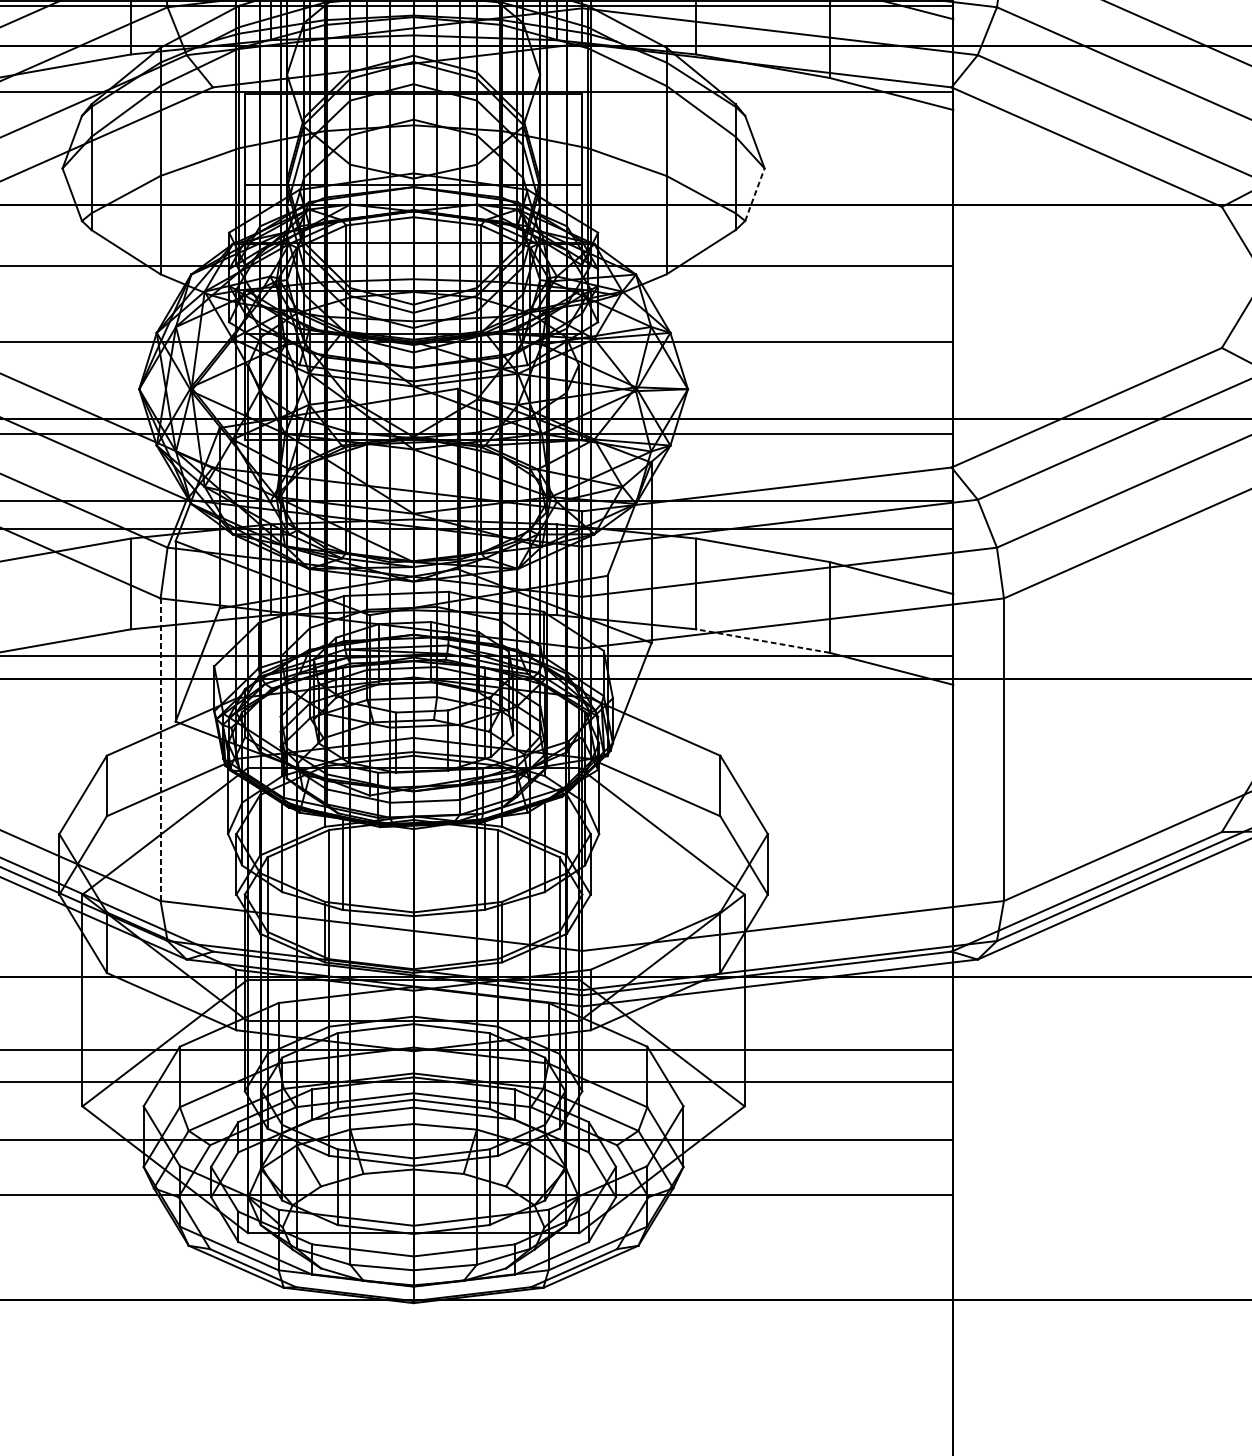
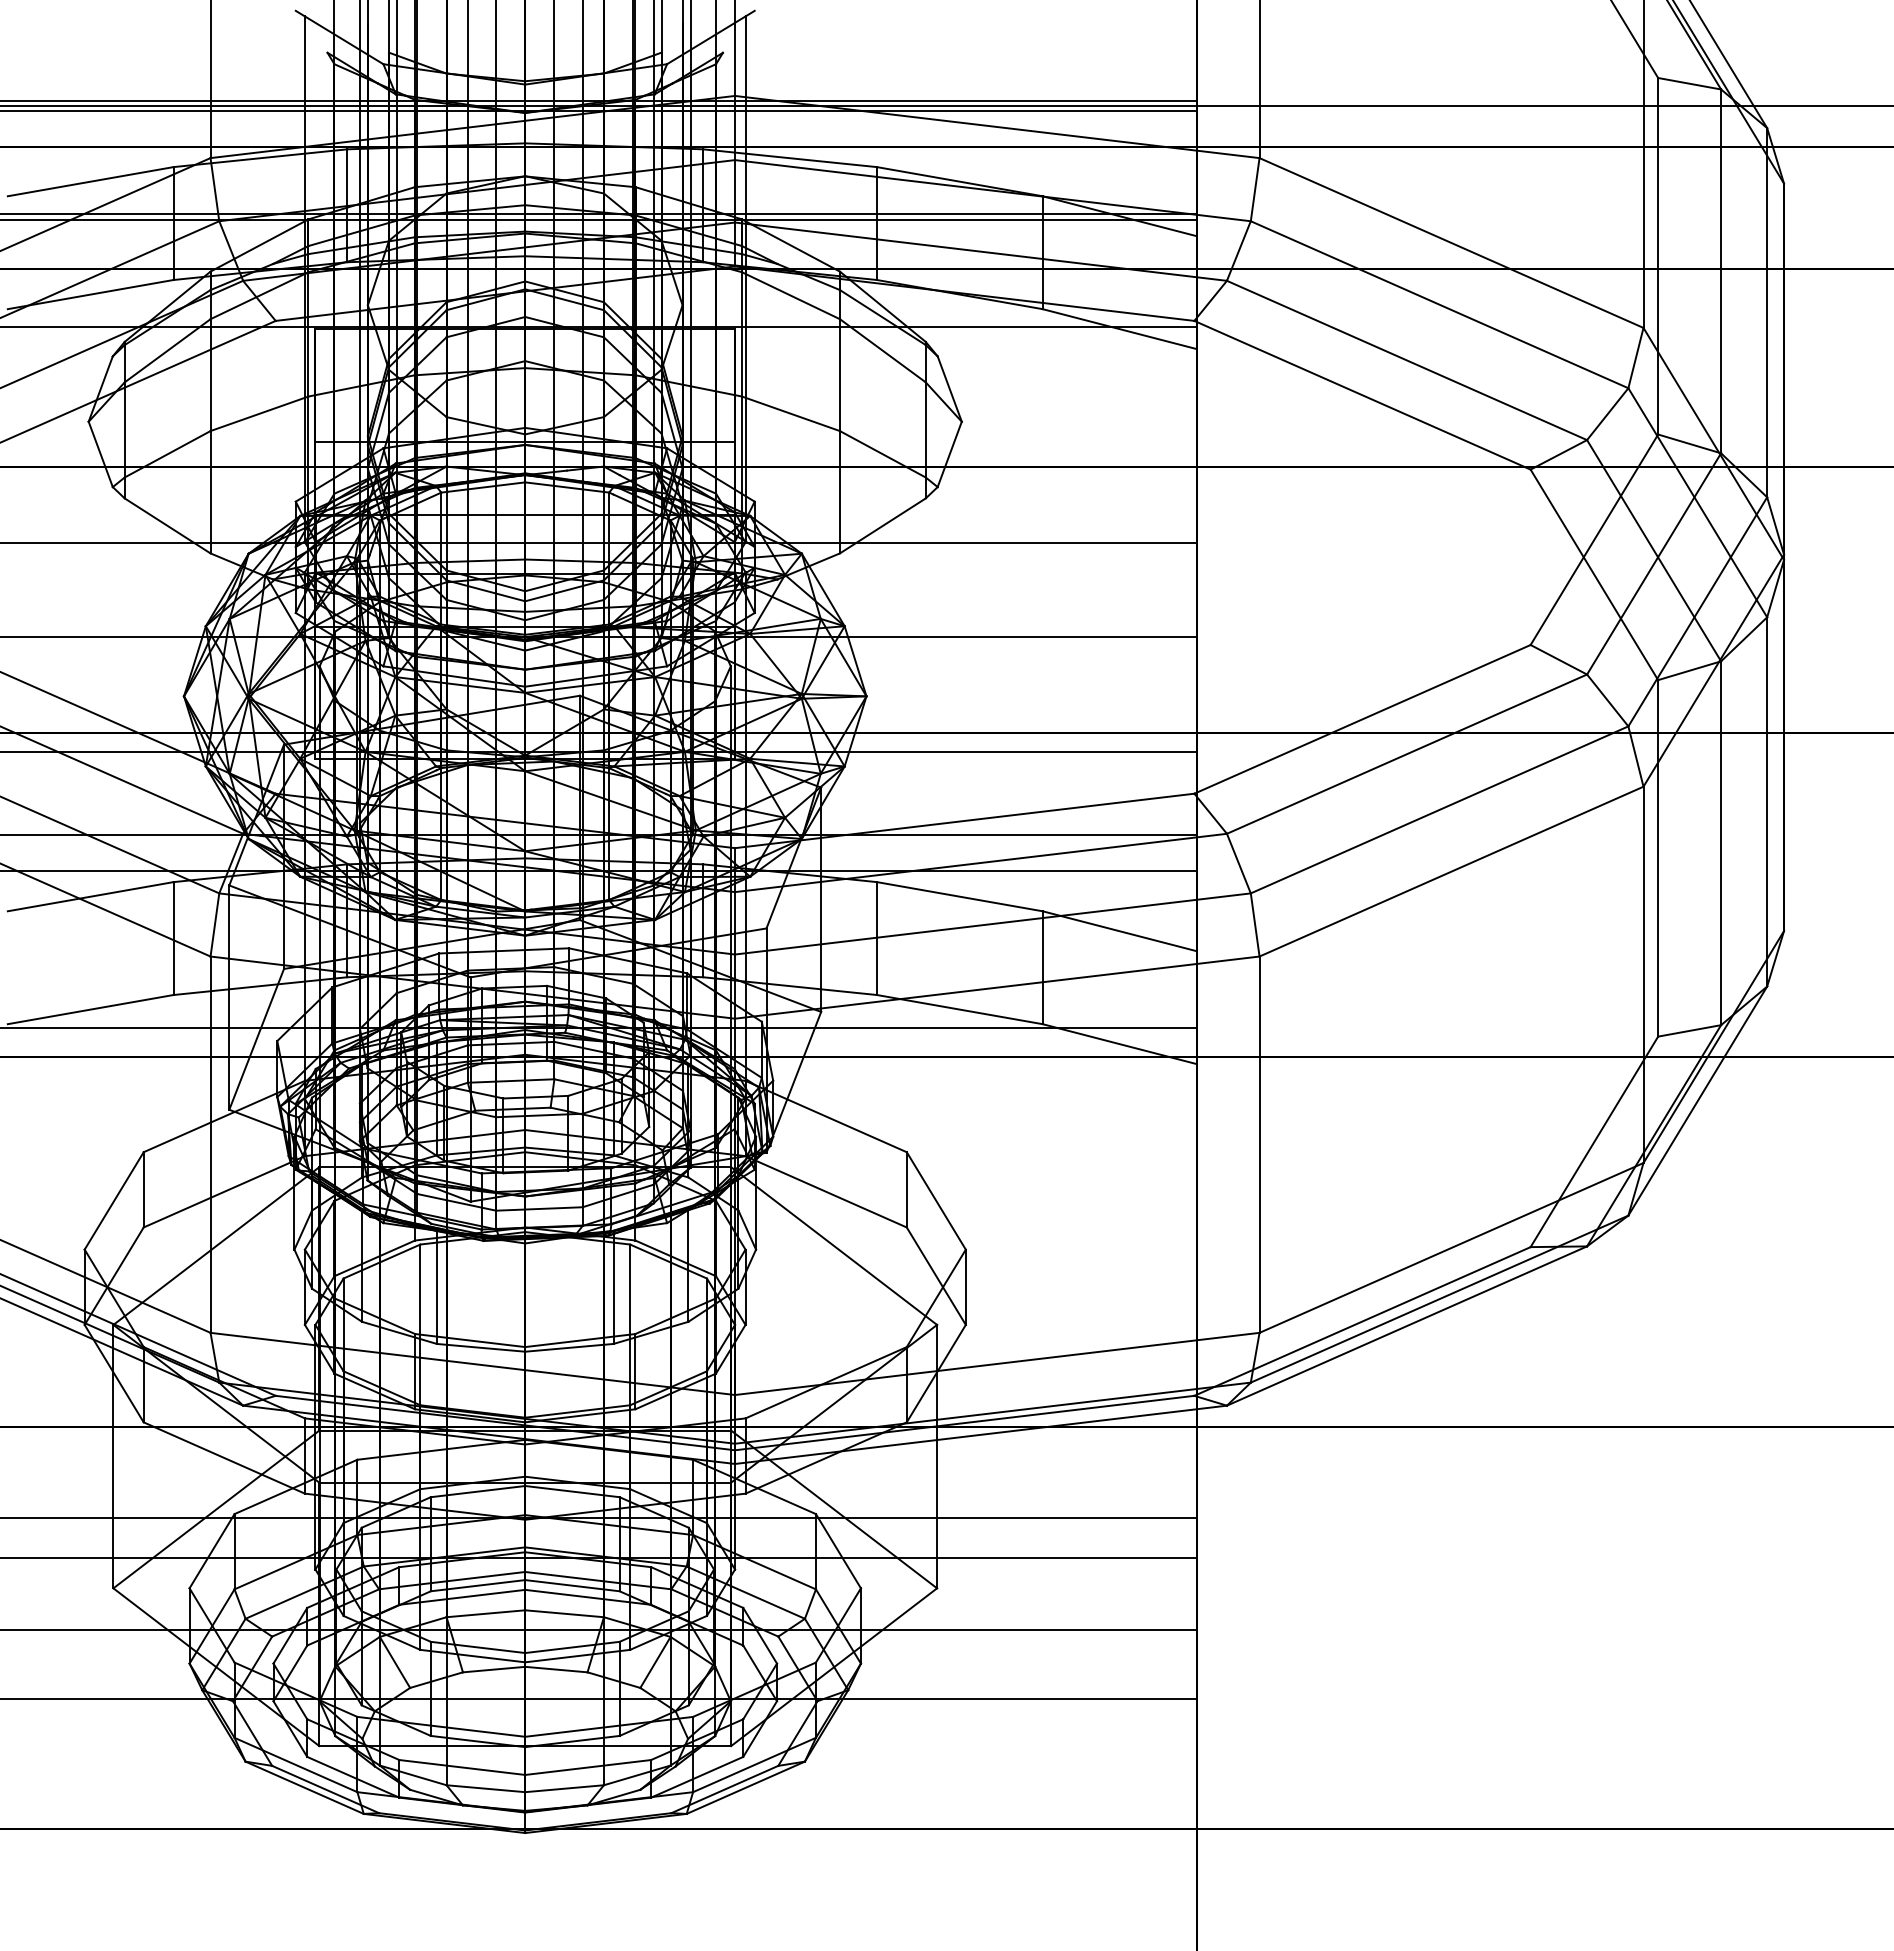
line: (754, 194) -> (949, 454), dashed -> solid
line: (762, 641) -> (959, 1009), dashed -> solid
line: (160, 749) -> (210, 1144), dashed -> solid

